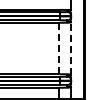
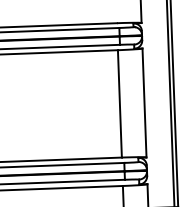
line: (59, 48) -> (120, 103), dashed -> solid
line: (71, 48) -> (145, 102), dashed -> solid

